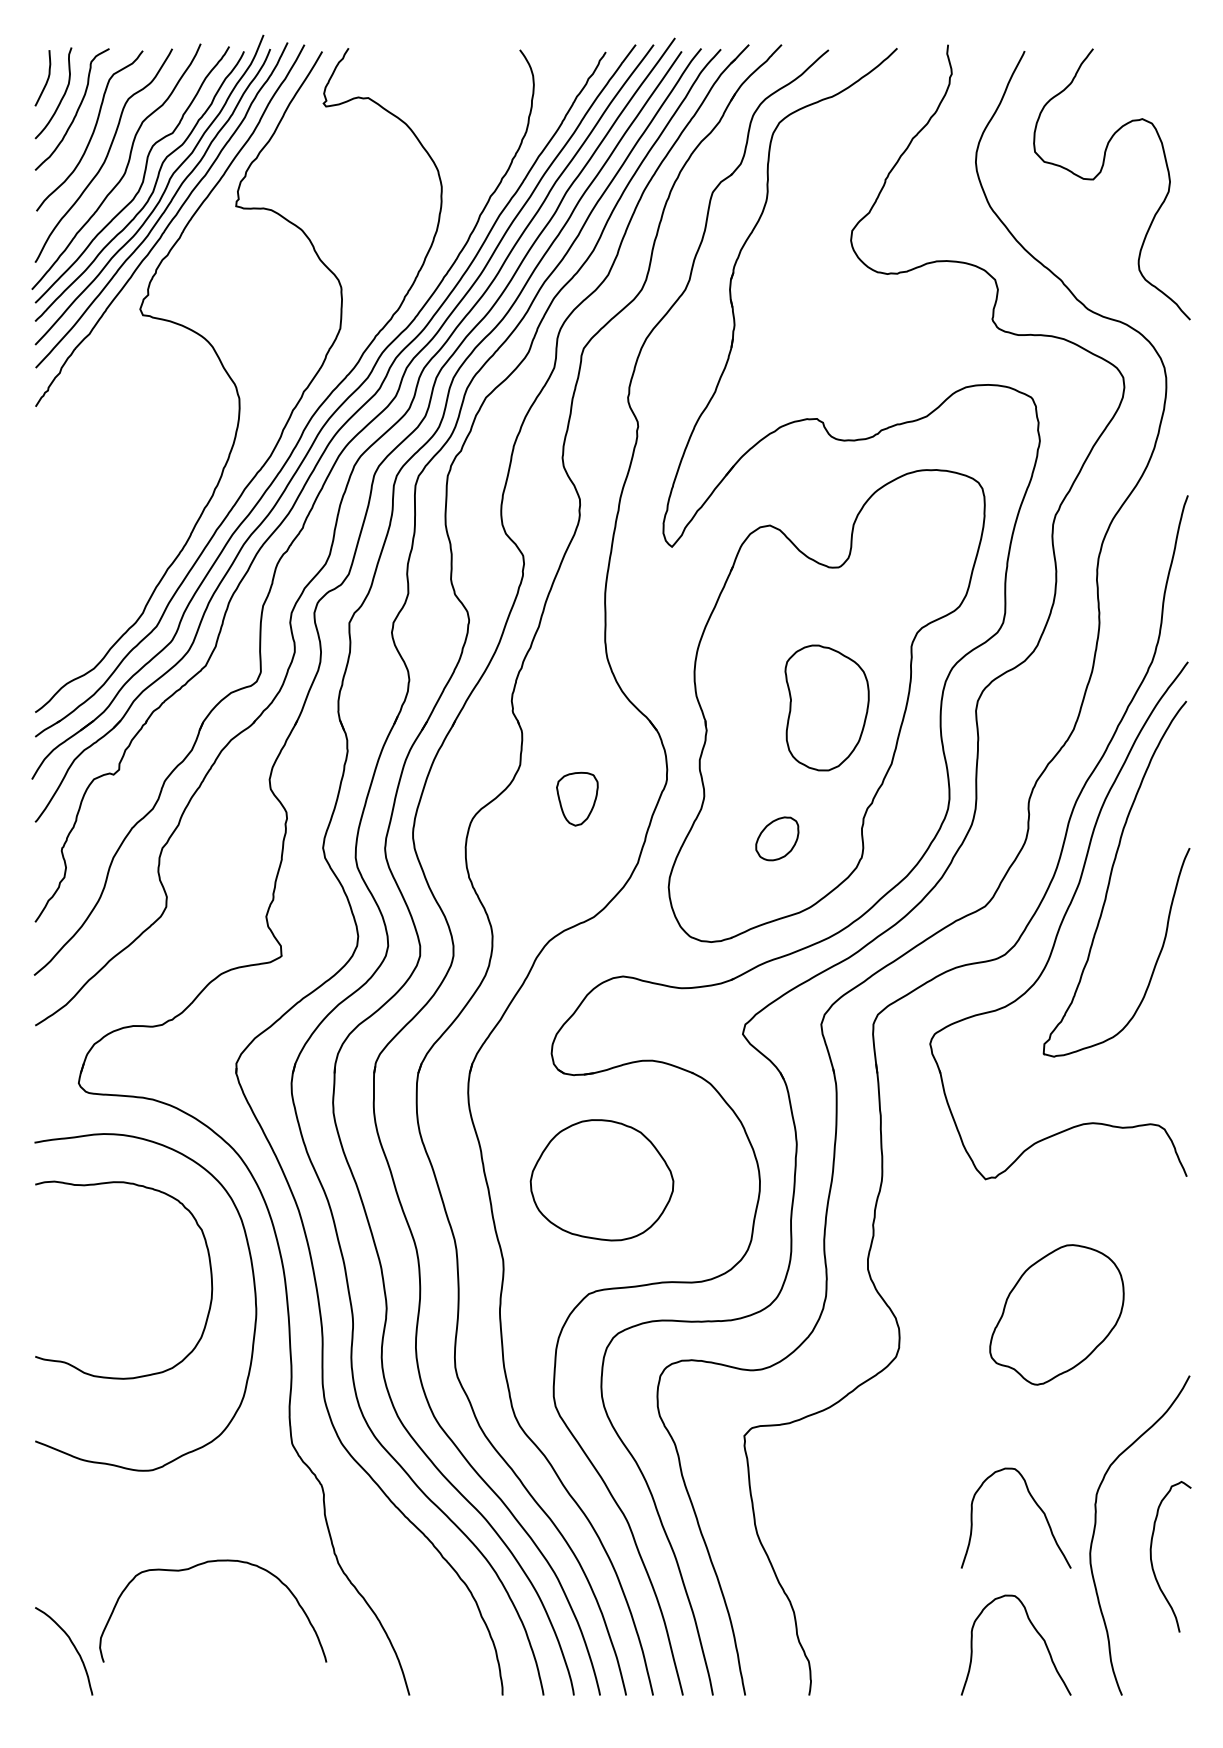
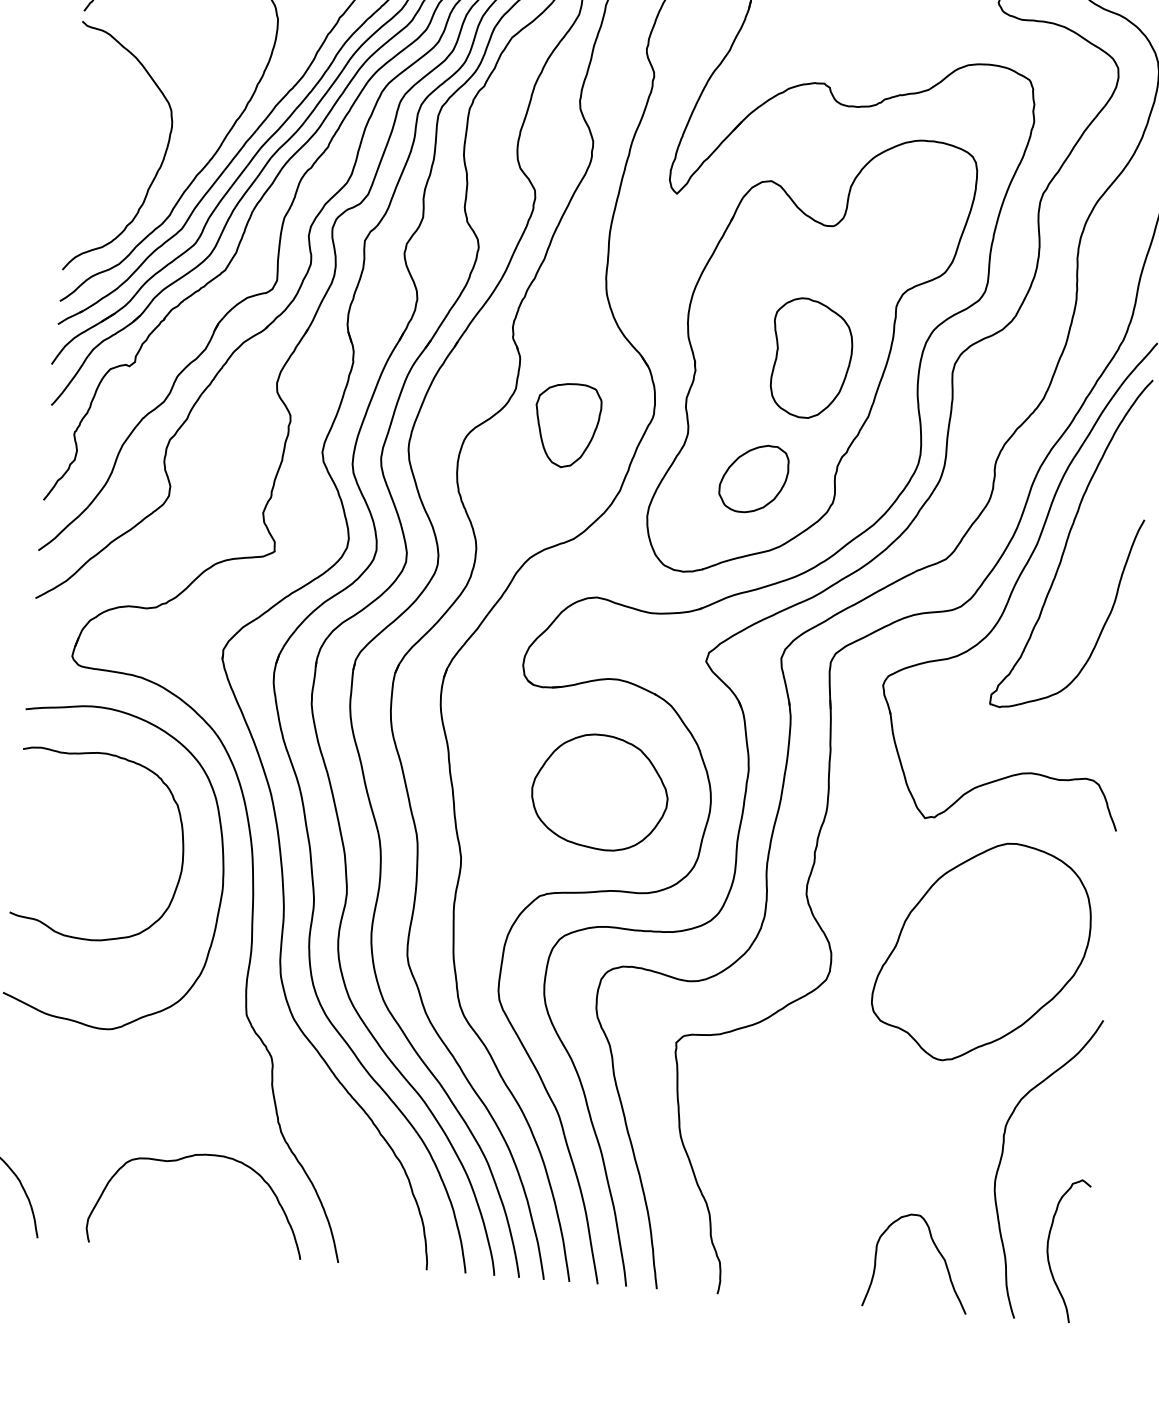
curve: (125, 568) -> (156, 171), added
part: (577, 799) -> (567, 426), size x1.67
part: (777, 838) -> (754, 478), size x1.67
part: (601, 1180) -> (599, 792), moved
part: (1056, 1314) -> (981, 951), size x1.67
curve: (1033, 1501) -> (945, 1127), removed
curve: (1152, 1560) -> (1048, 1252), moved
curve: (197, 1566) -> (185, 1158), moved

